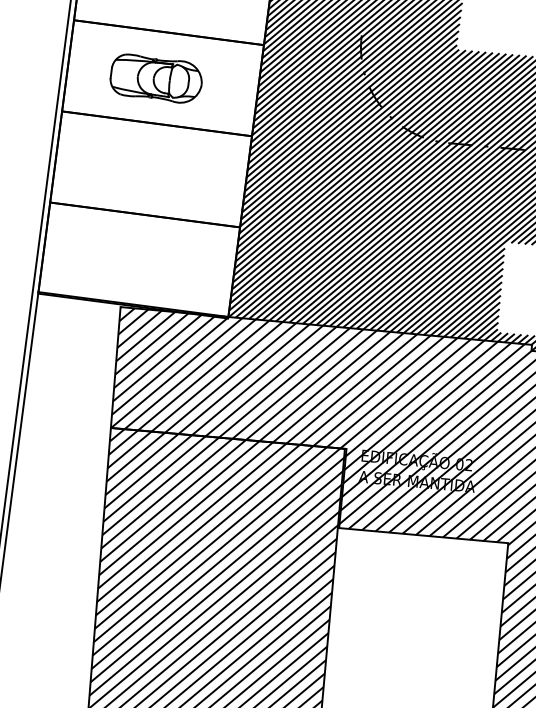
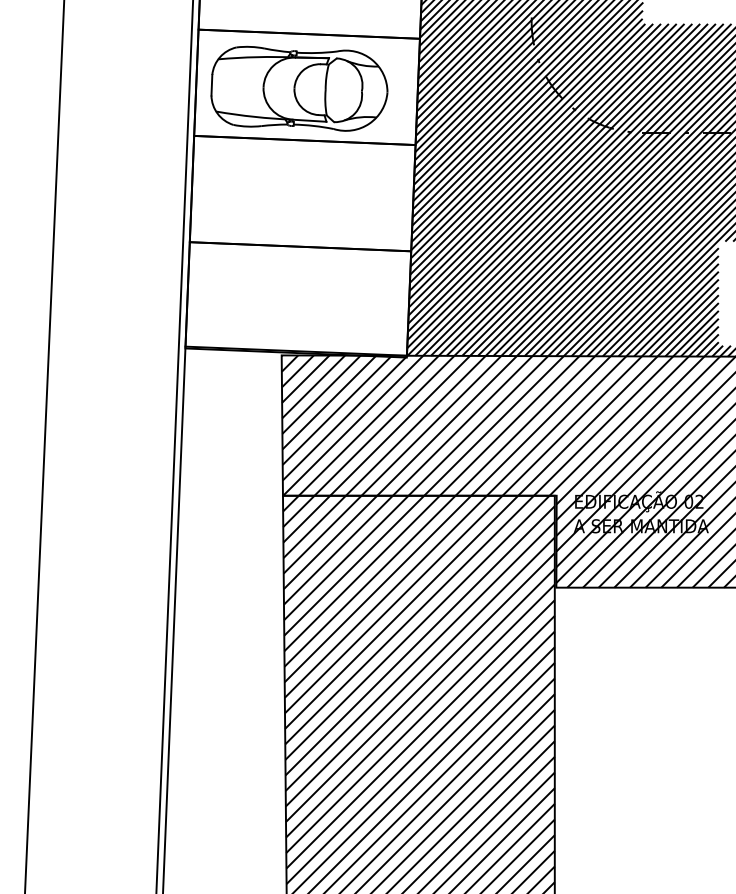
part: (156, 78) -> (299, 88), size x1.67

